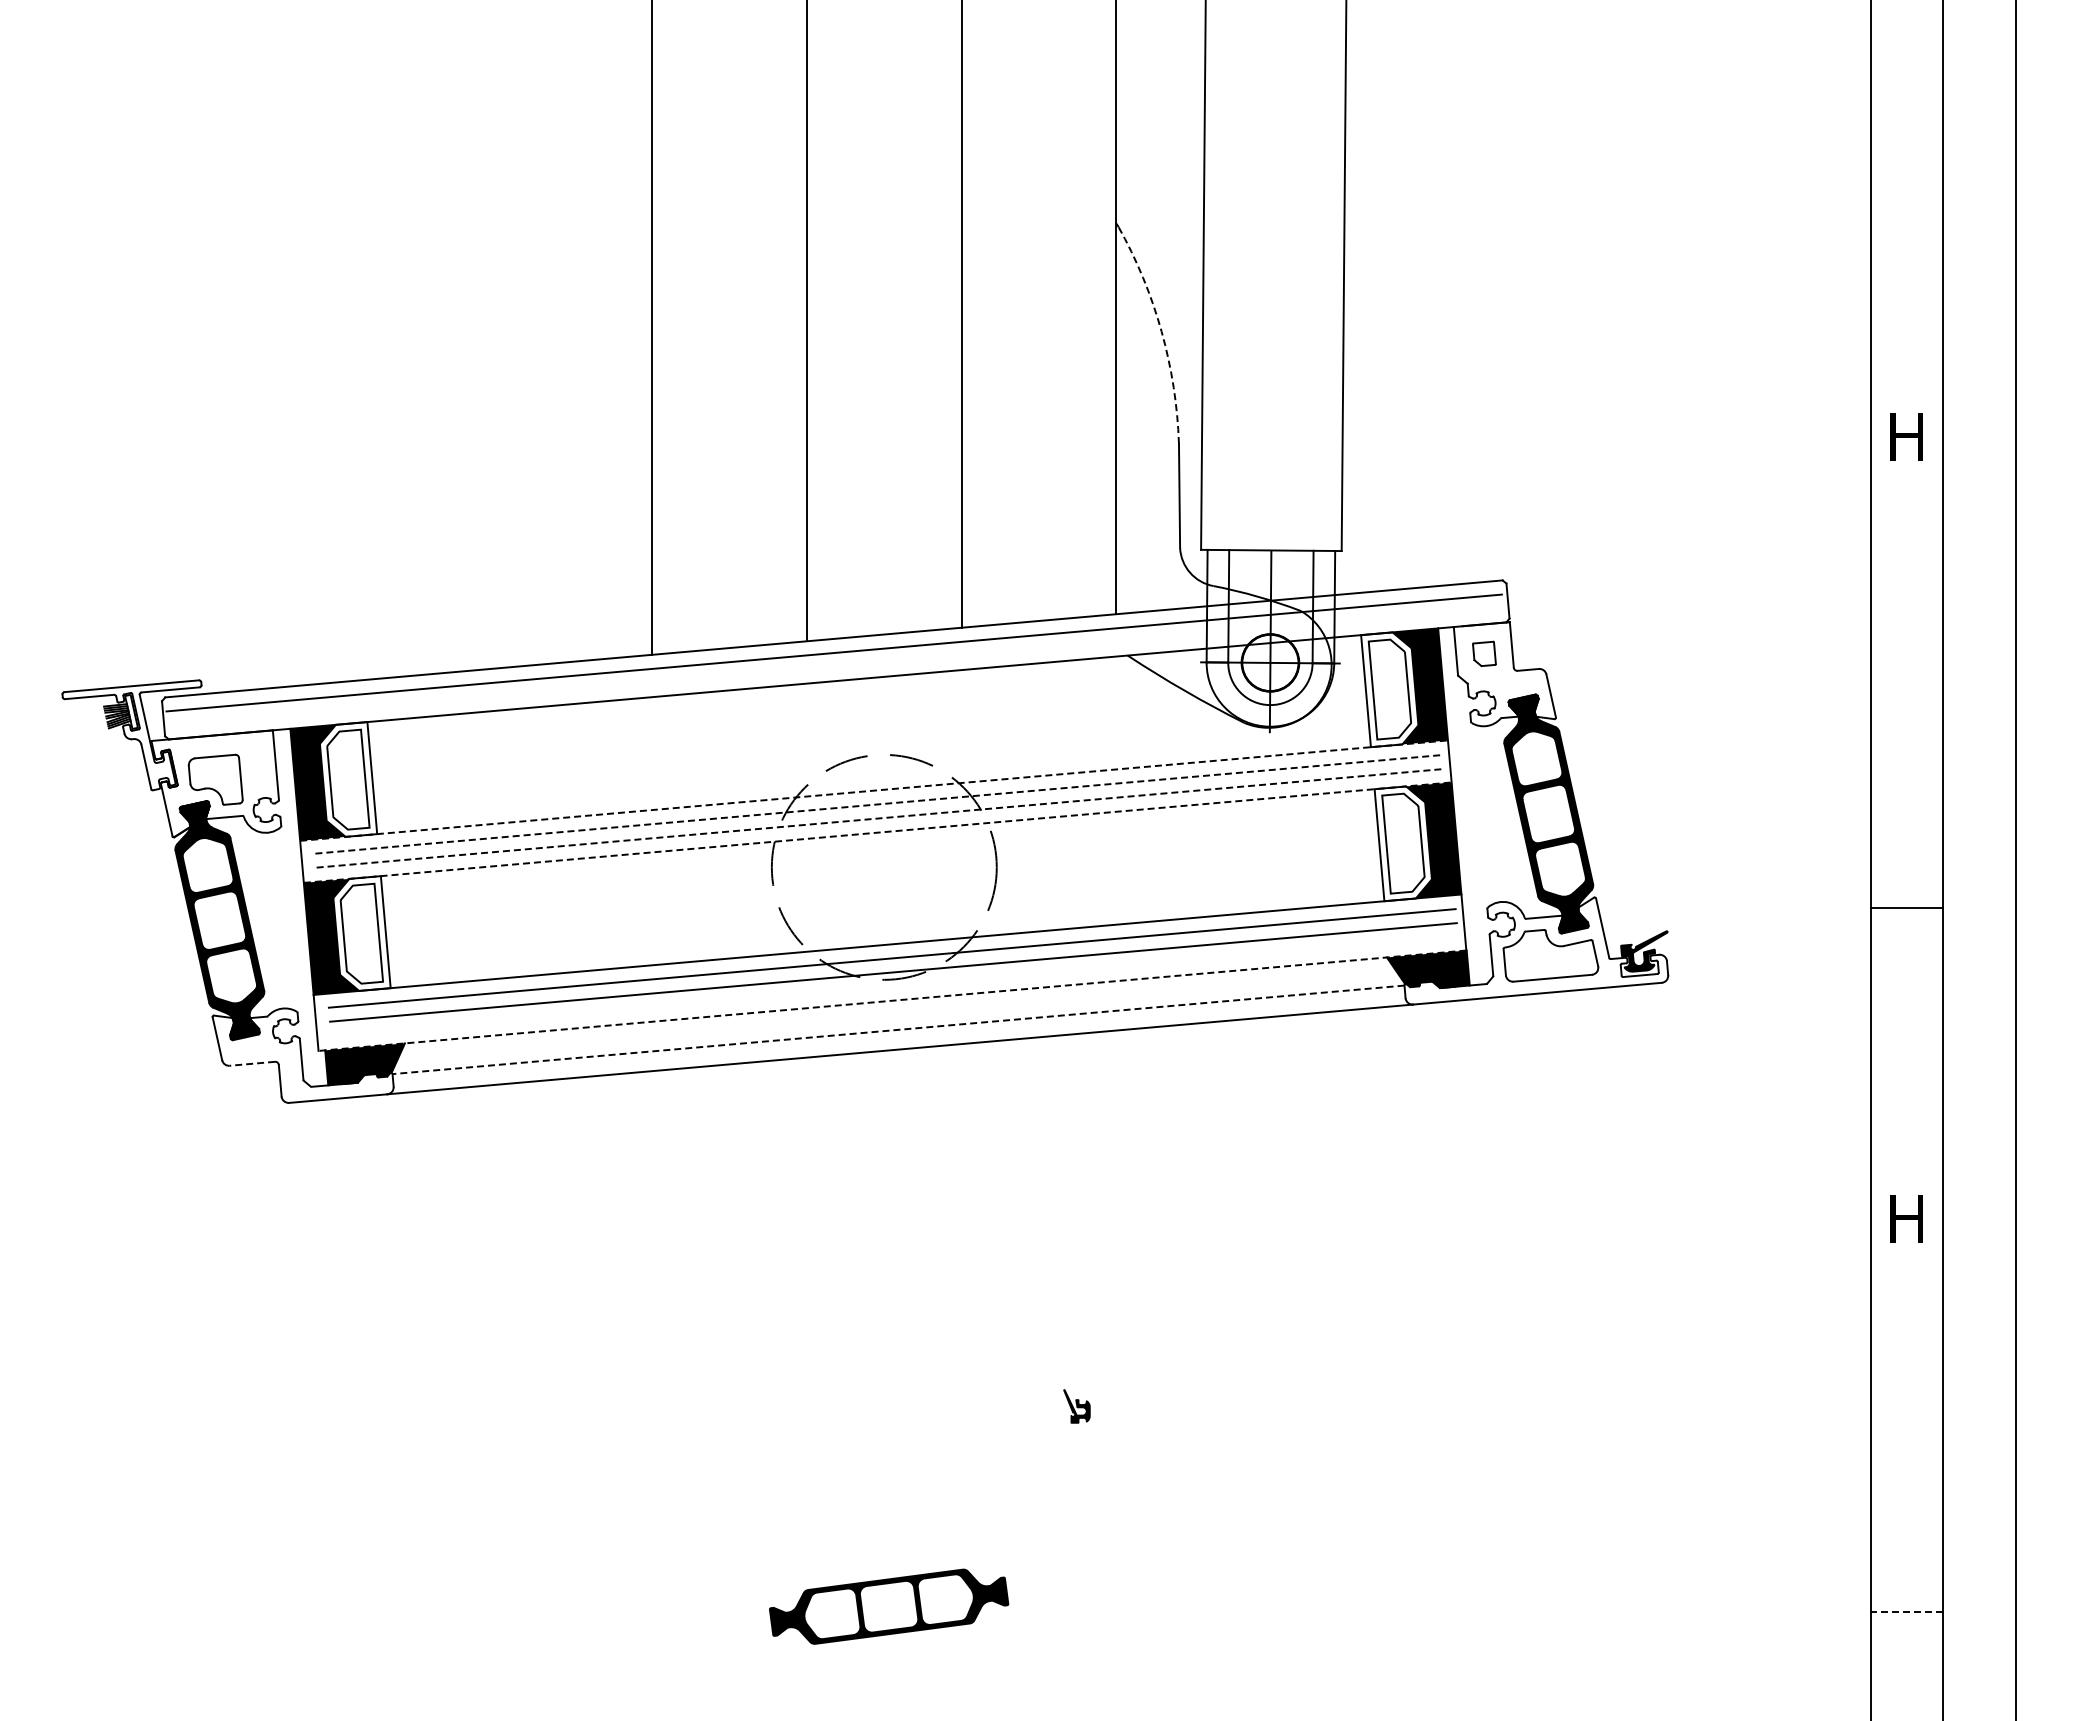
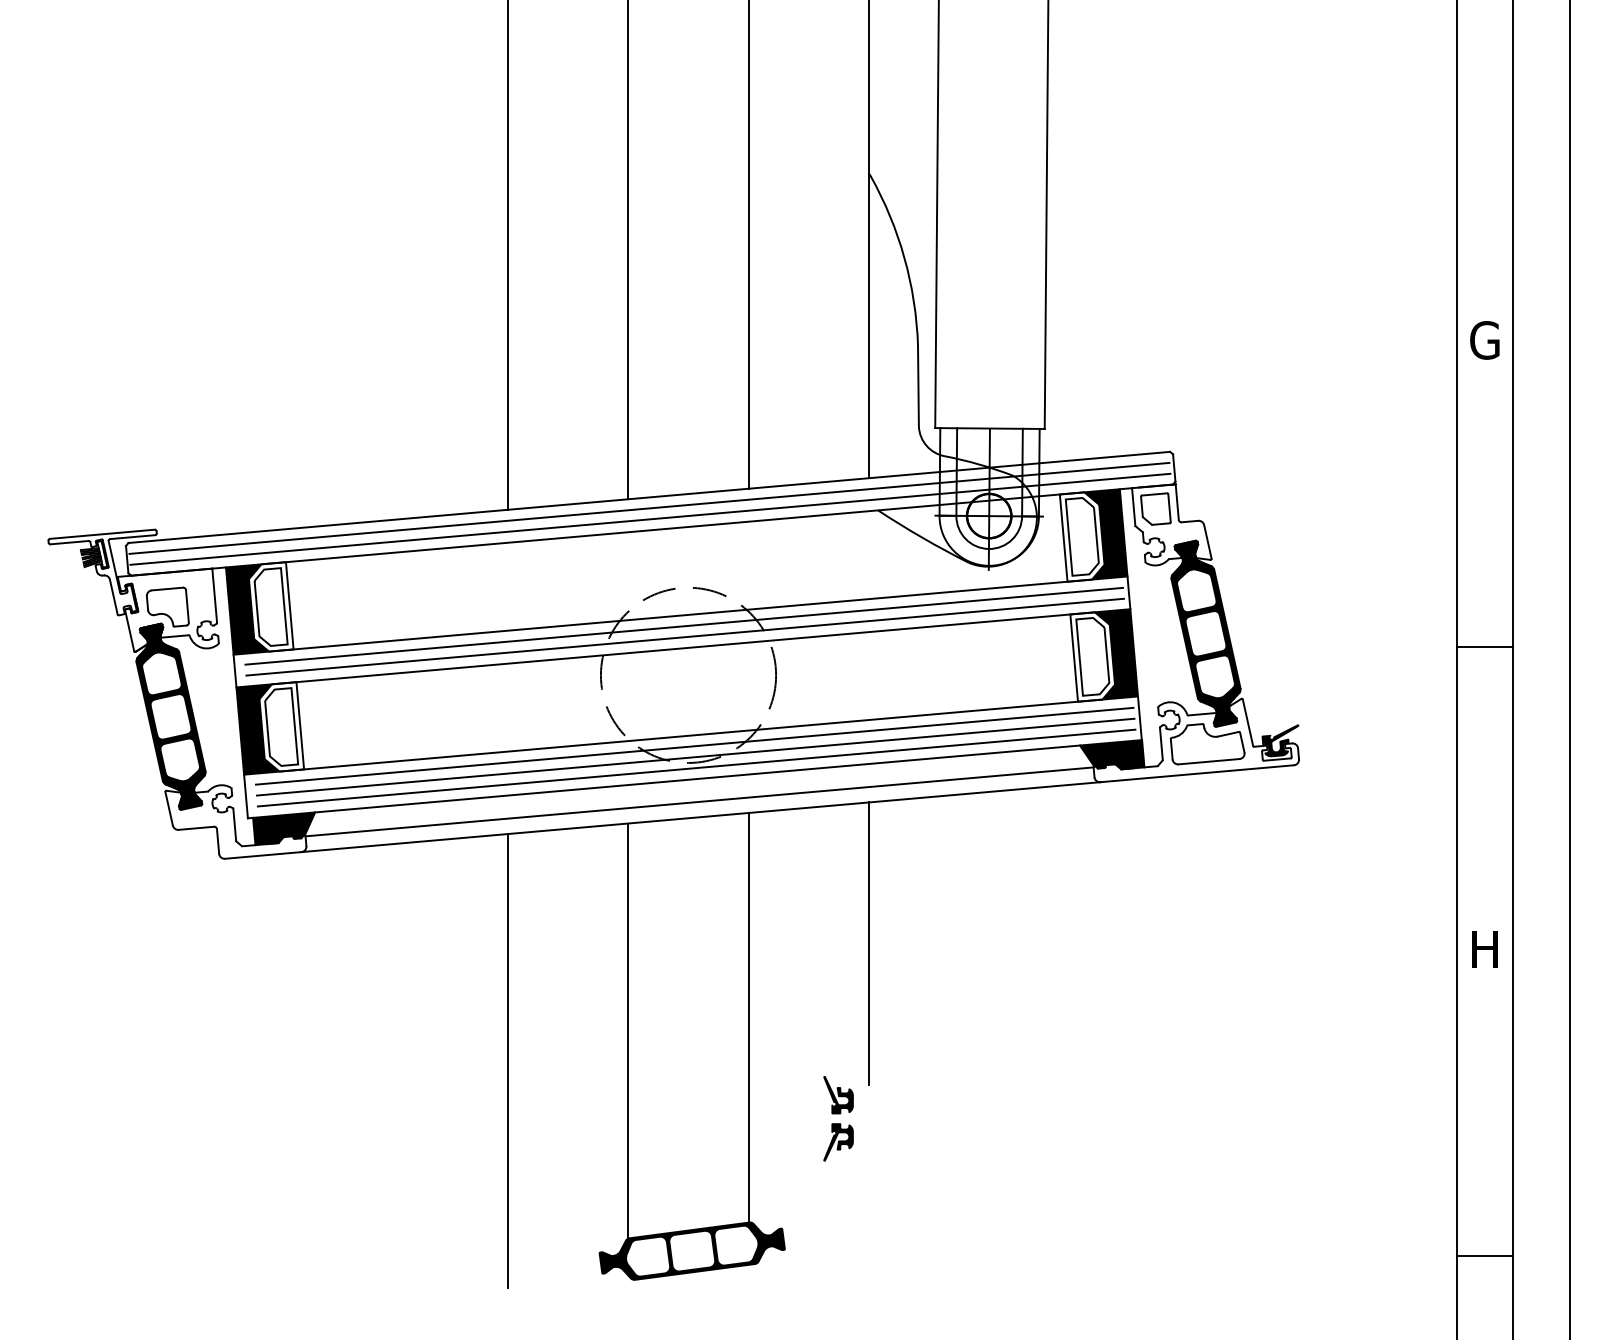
arc: (1161, 331) -> (904, 258), dashed -> solid
text: (1906, 437) -> (1484, 340), H -> G
part: (1484, 653) -> (1155, 508), size x1.67
line: (835, 666) -> (650, 518), added
line: (874, 790) -> (680, 615), dashed -> solid
line: (878, 804) -> (684, 626), dashed -> solid
line: (880, 818) -> (685, 637), dashed -> solid
line: (878, 832) -> (684, 648), dashed -> solid
line: (1907, 908) -> (1485, 646), moved
line: (894, 986) -> (696, 768), added
line: (891, 1000) -> (694, 779), dashed -> solid
line: (898, 1029) -> (699, 801), dashed -> solid
line: (252, 1063) -> (196, 828), dashed -> solid
line: (1116, 1211) -> (869, 943), added
line: (961, 1306) -> (748, 1017), added
line: (806, 1323) -> (627, 1030), added
line: (652, 1362) -> (507, 1060), added
part: (1076, 1406) -> (838, 1095), size x1.43
fill: (1076, 1466) -> (838, 1141), added
line: (1906, 1612) -> (1484, 1255), dashed -> solid

